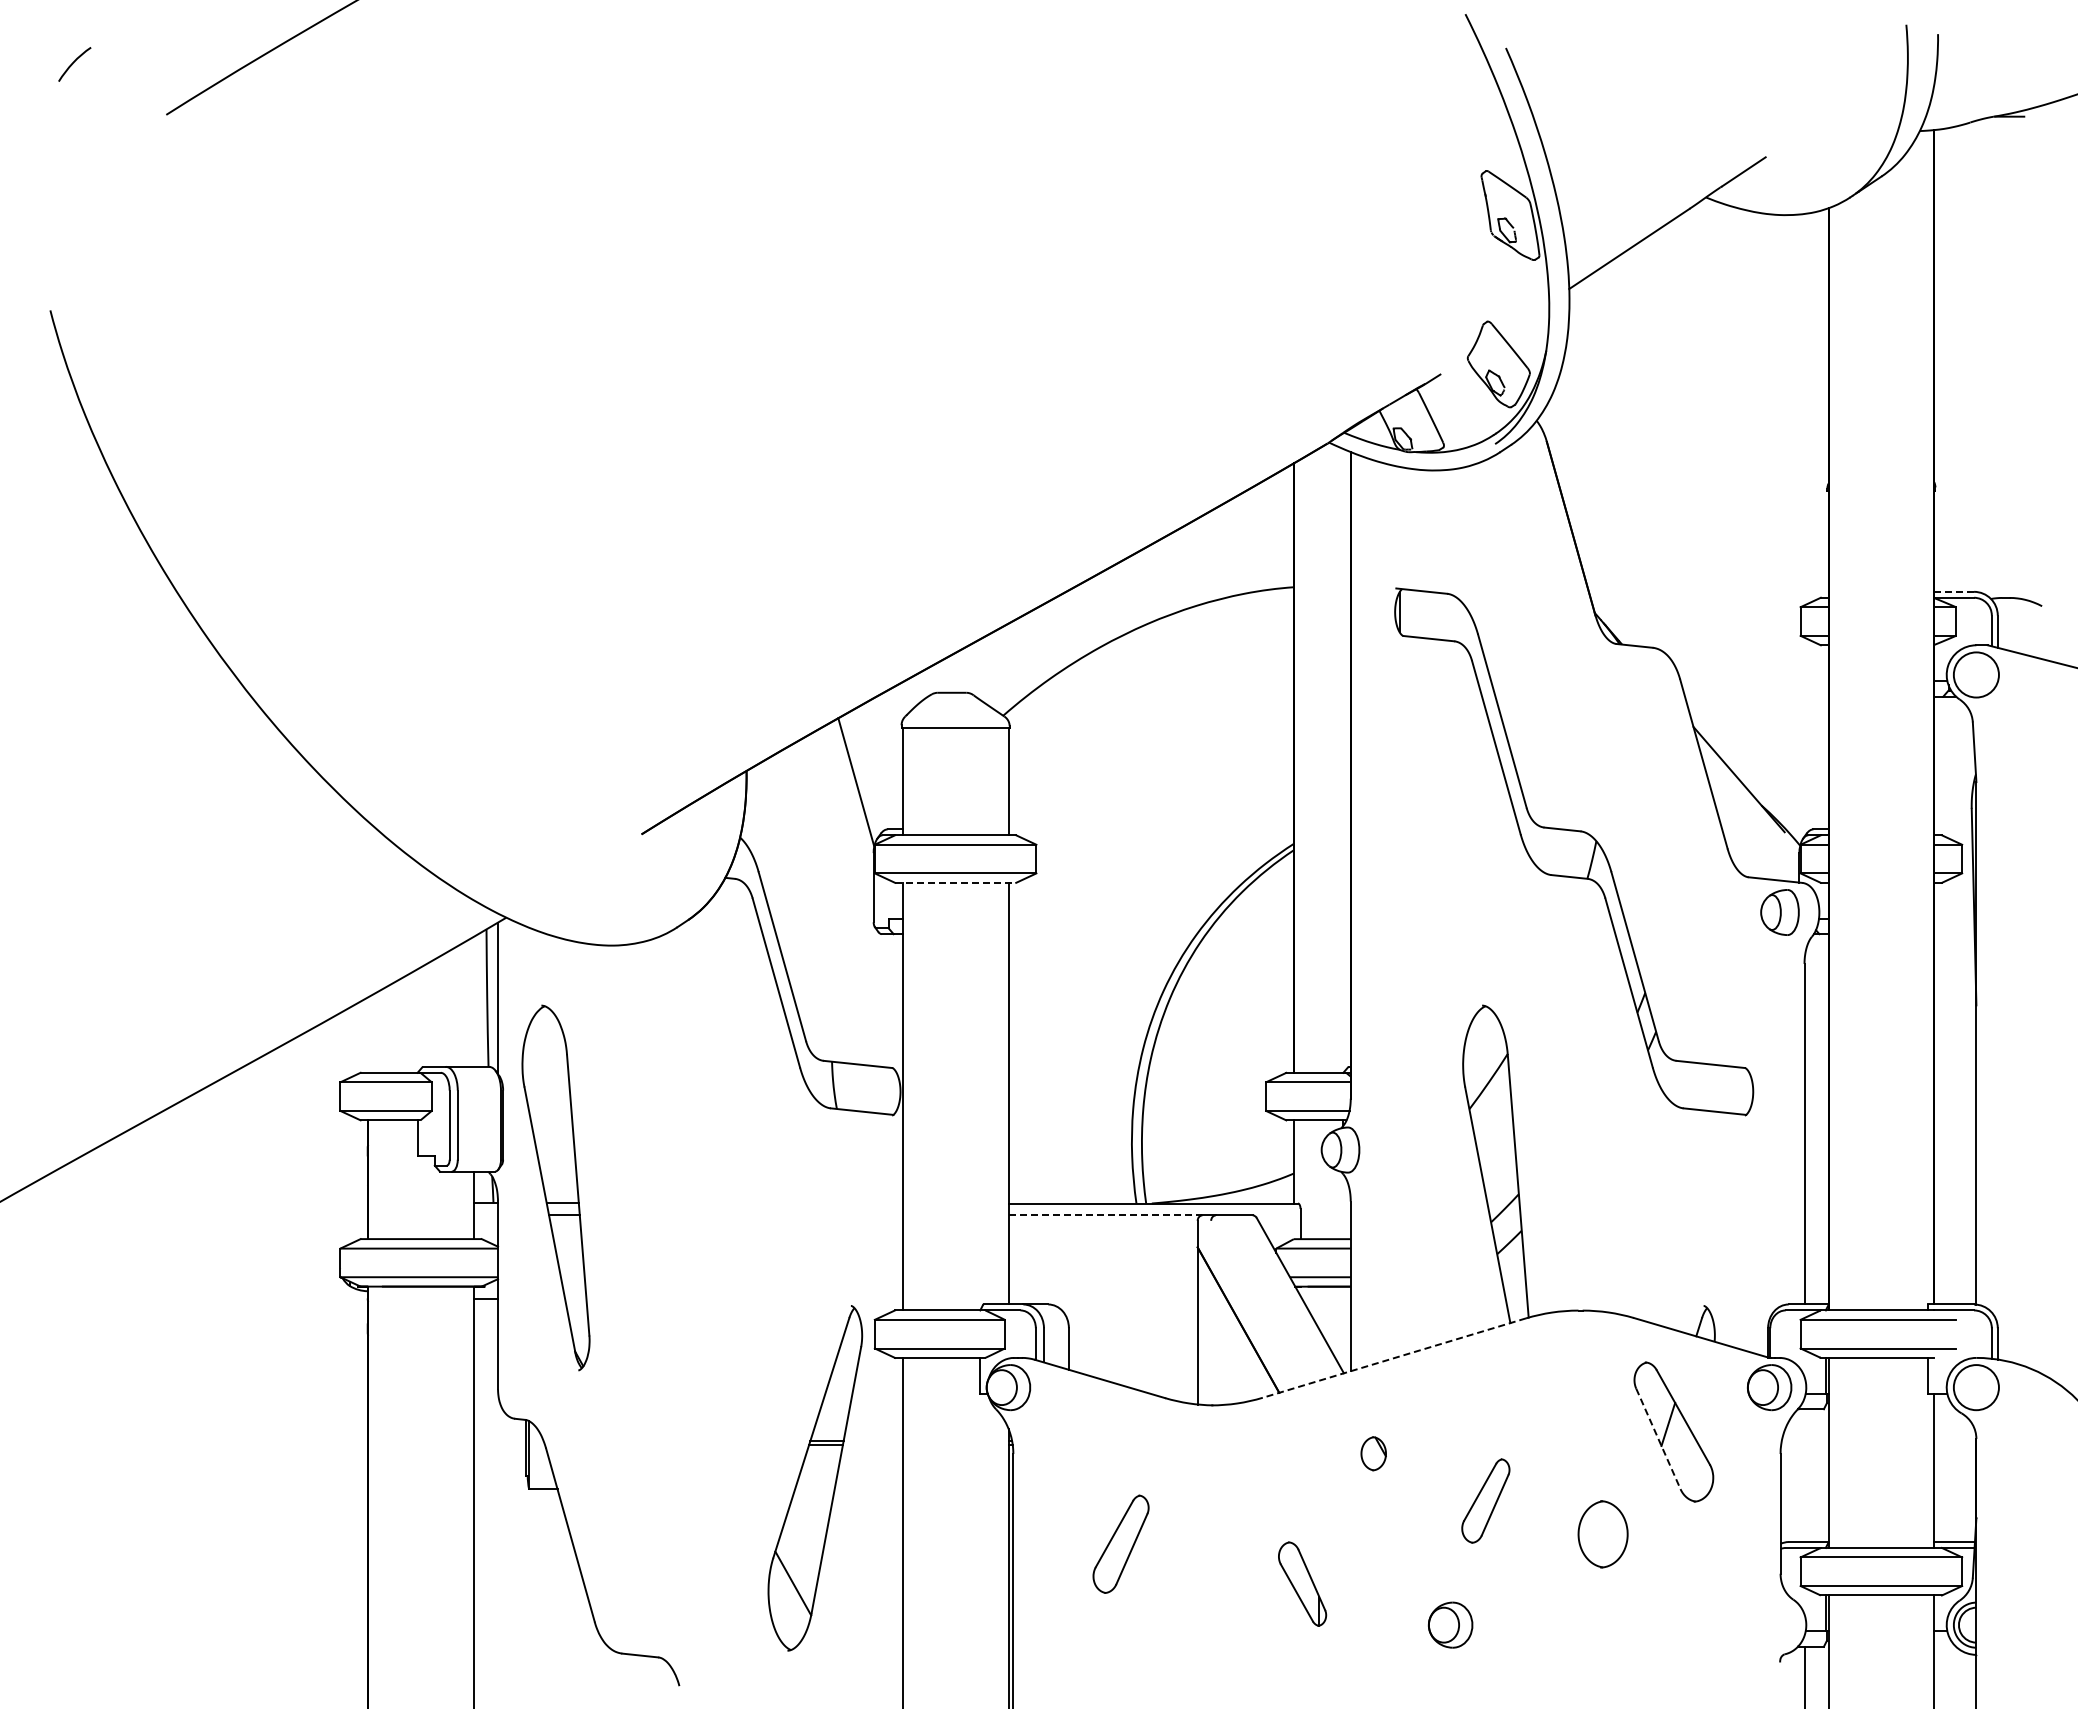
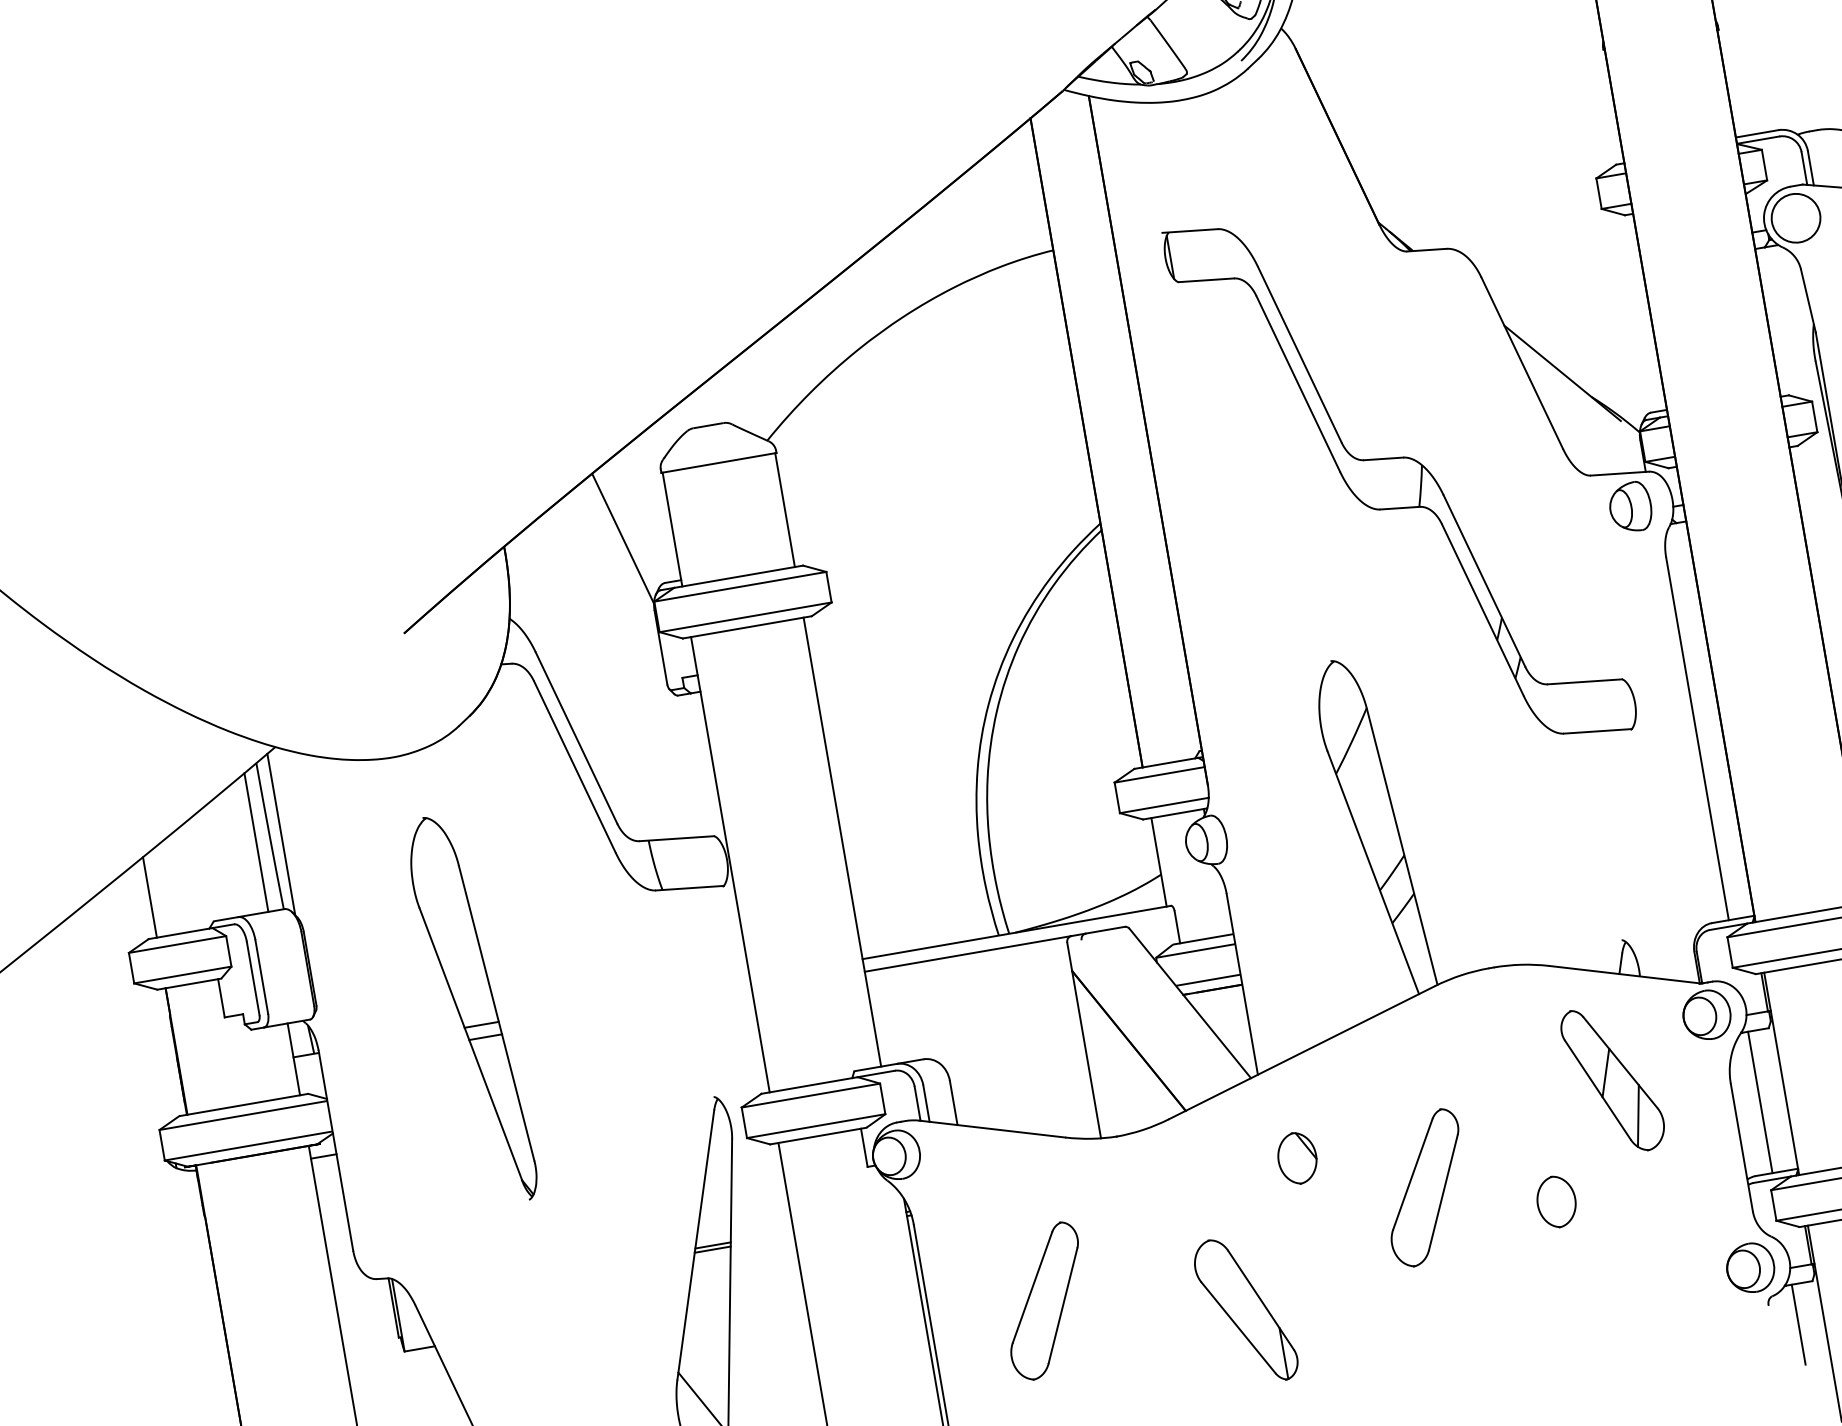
line: (1954, 591) -> (1757, 133), dashed -> solid
line: (955, 882) -> (747, 627), dashed -> solid
line: (474, 1001) -> (256, 842), added
line: (368, 1034) -> (150, 896), added
part: (555, 1187) -> (471, 1009), moved
line: (1105, 1215) -> (968, 954), dashed -> solid
line: (1393, 1358) -> (1301, 1053), dashed -> solid
line: (1658, 1438) -> (1597, 1089), dashed -> solid
part: (1373, 1453) -> (1297, 1158), size x1.43
line: (1691, 1468) -> (1638, 1115), added
line: (1804, 1475) -> (1760, 1102), added
part: (1485, 1500) -> (1425, 1187), size x1.67
part: (1602, 1533) -> (1555, 1201), size x0.71
part: (1120, 1543) -> (1044, 1300), size x1.43
part: (1302, 1583) -> (1245, 1309), size x1.67
part: (1450, 1624) -> (1750, 1267), moved

